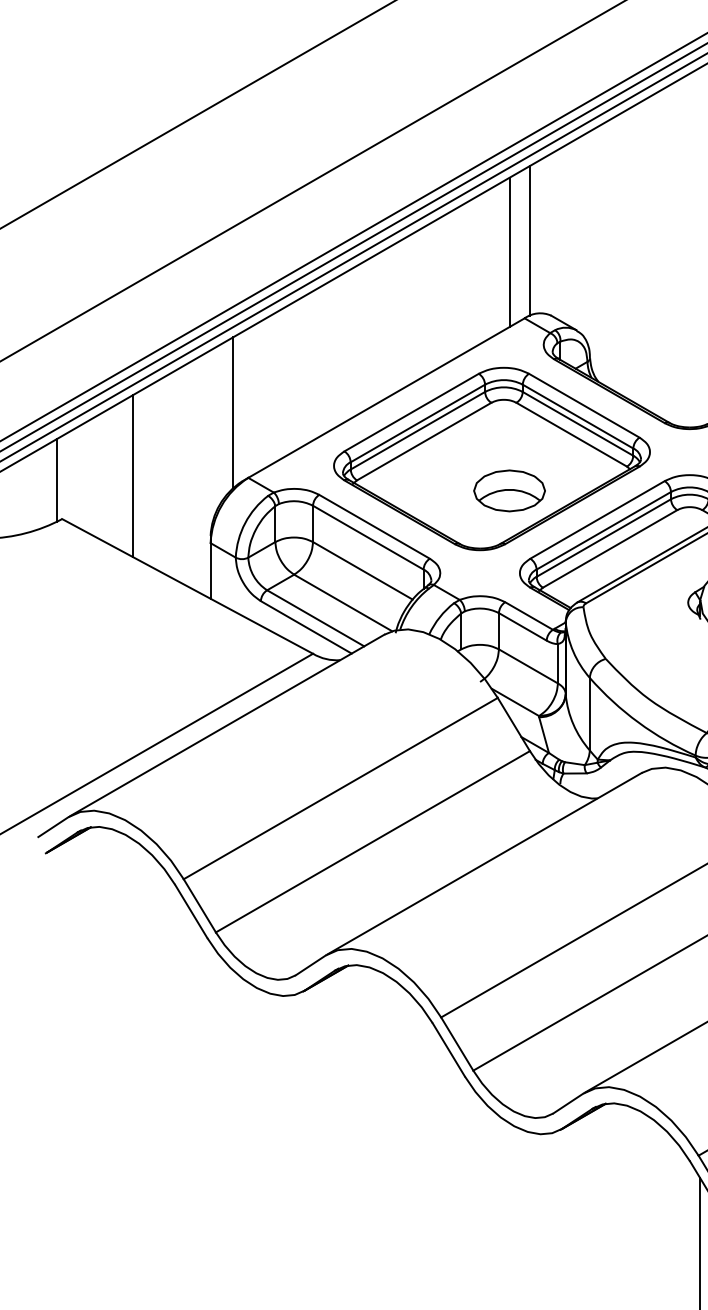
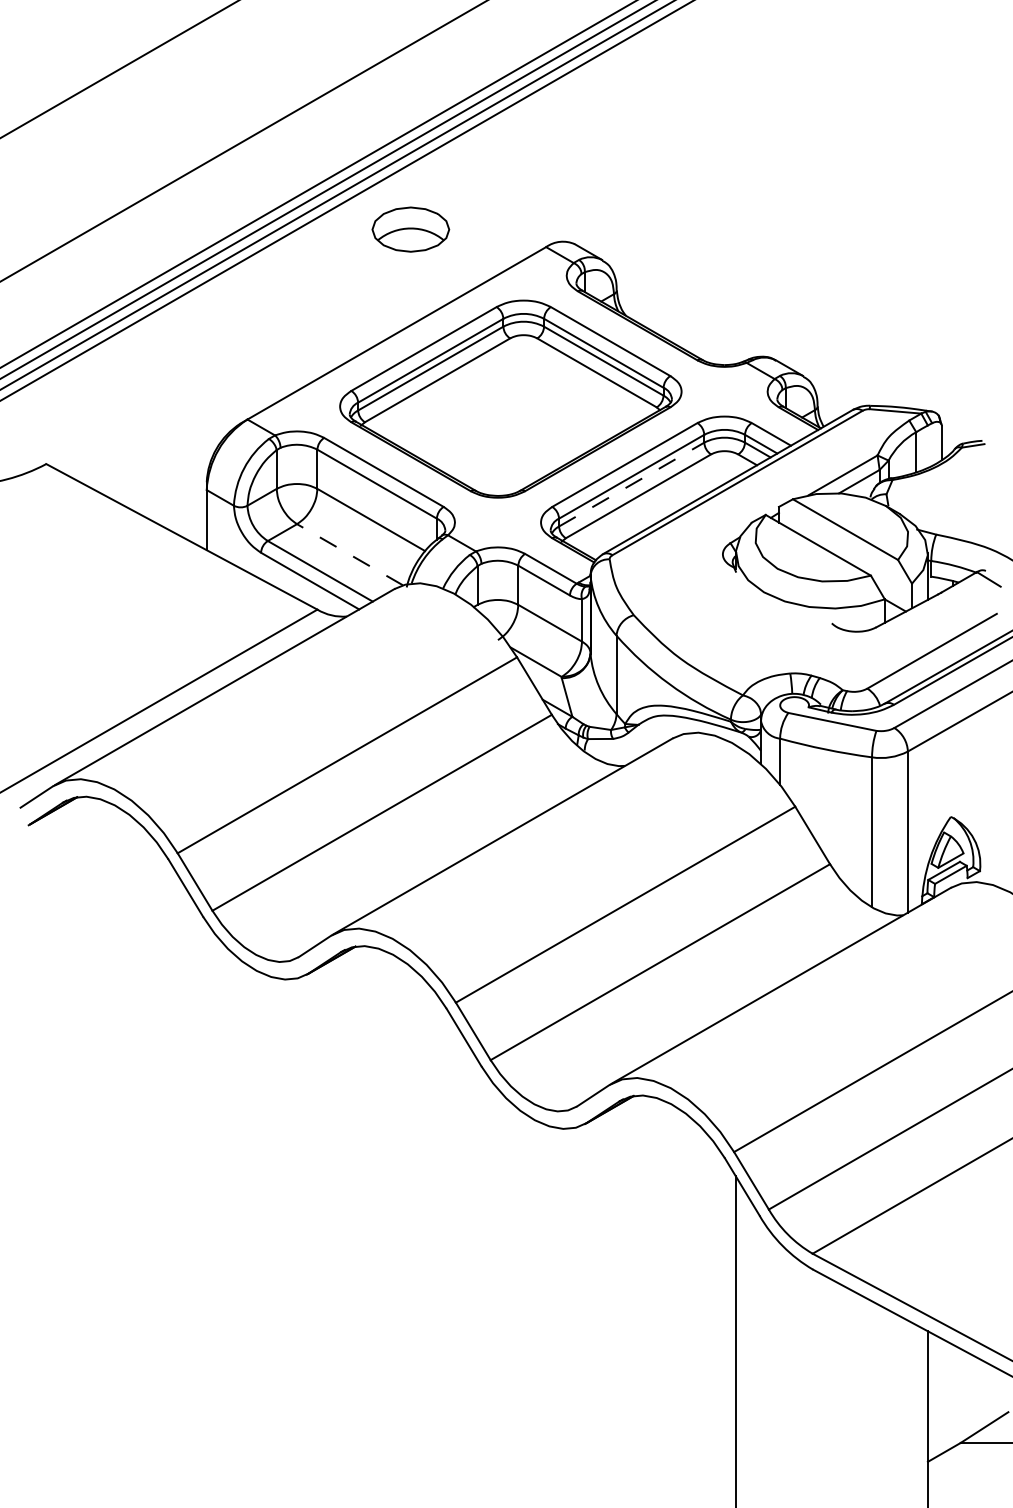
line: (530, 240) -> (552, 163), removed
line: (509, 252) -> (529, 175), removed
line: (233, 412) -> (231, 348), removed
line: (132, 475) -> (122, 417), removed
line: (57, 479) -> (41, 421), removed
part: (509, 490) -> (410, 229), moved
line: (603, 537) -> (631, 484), solid -> dashed
line: (342, 602) -> (349, 554), solid -> dashed

